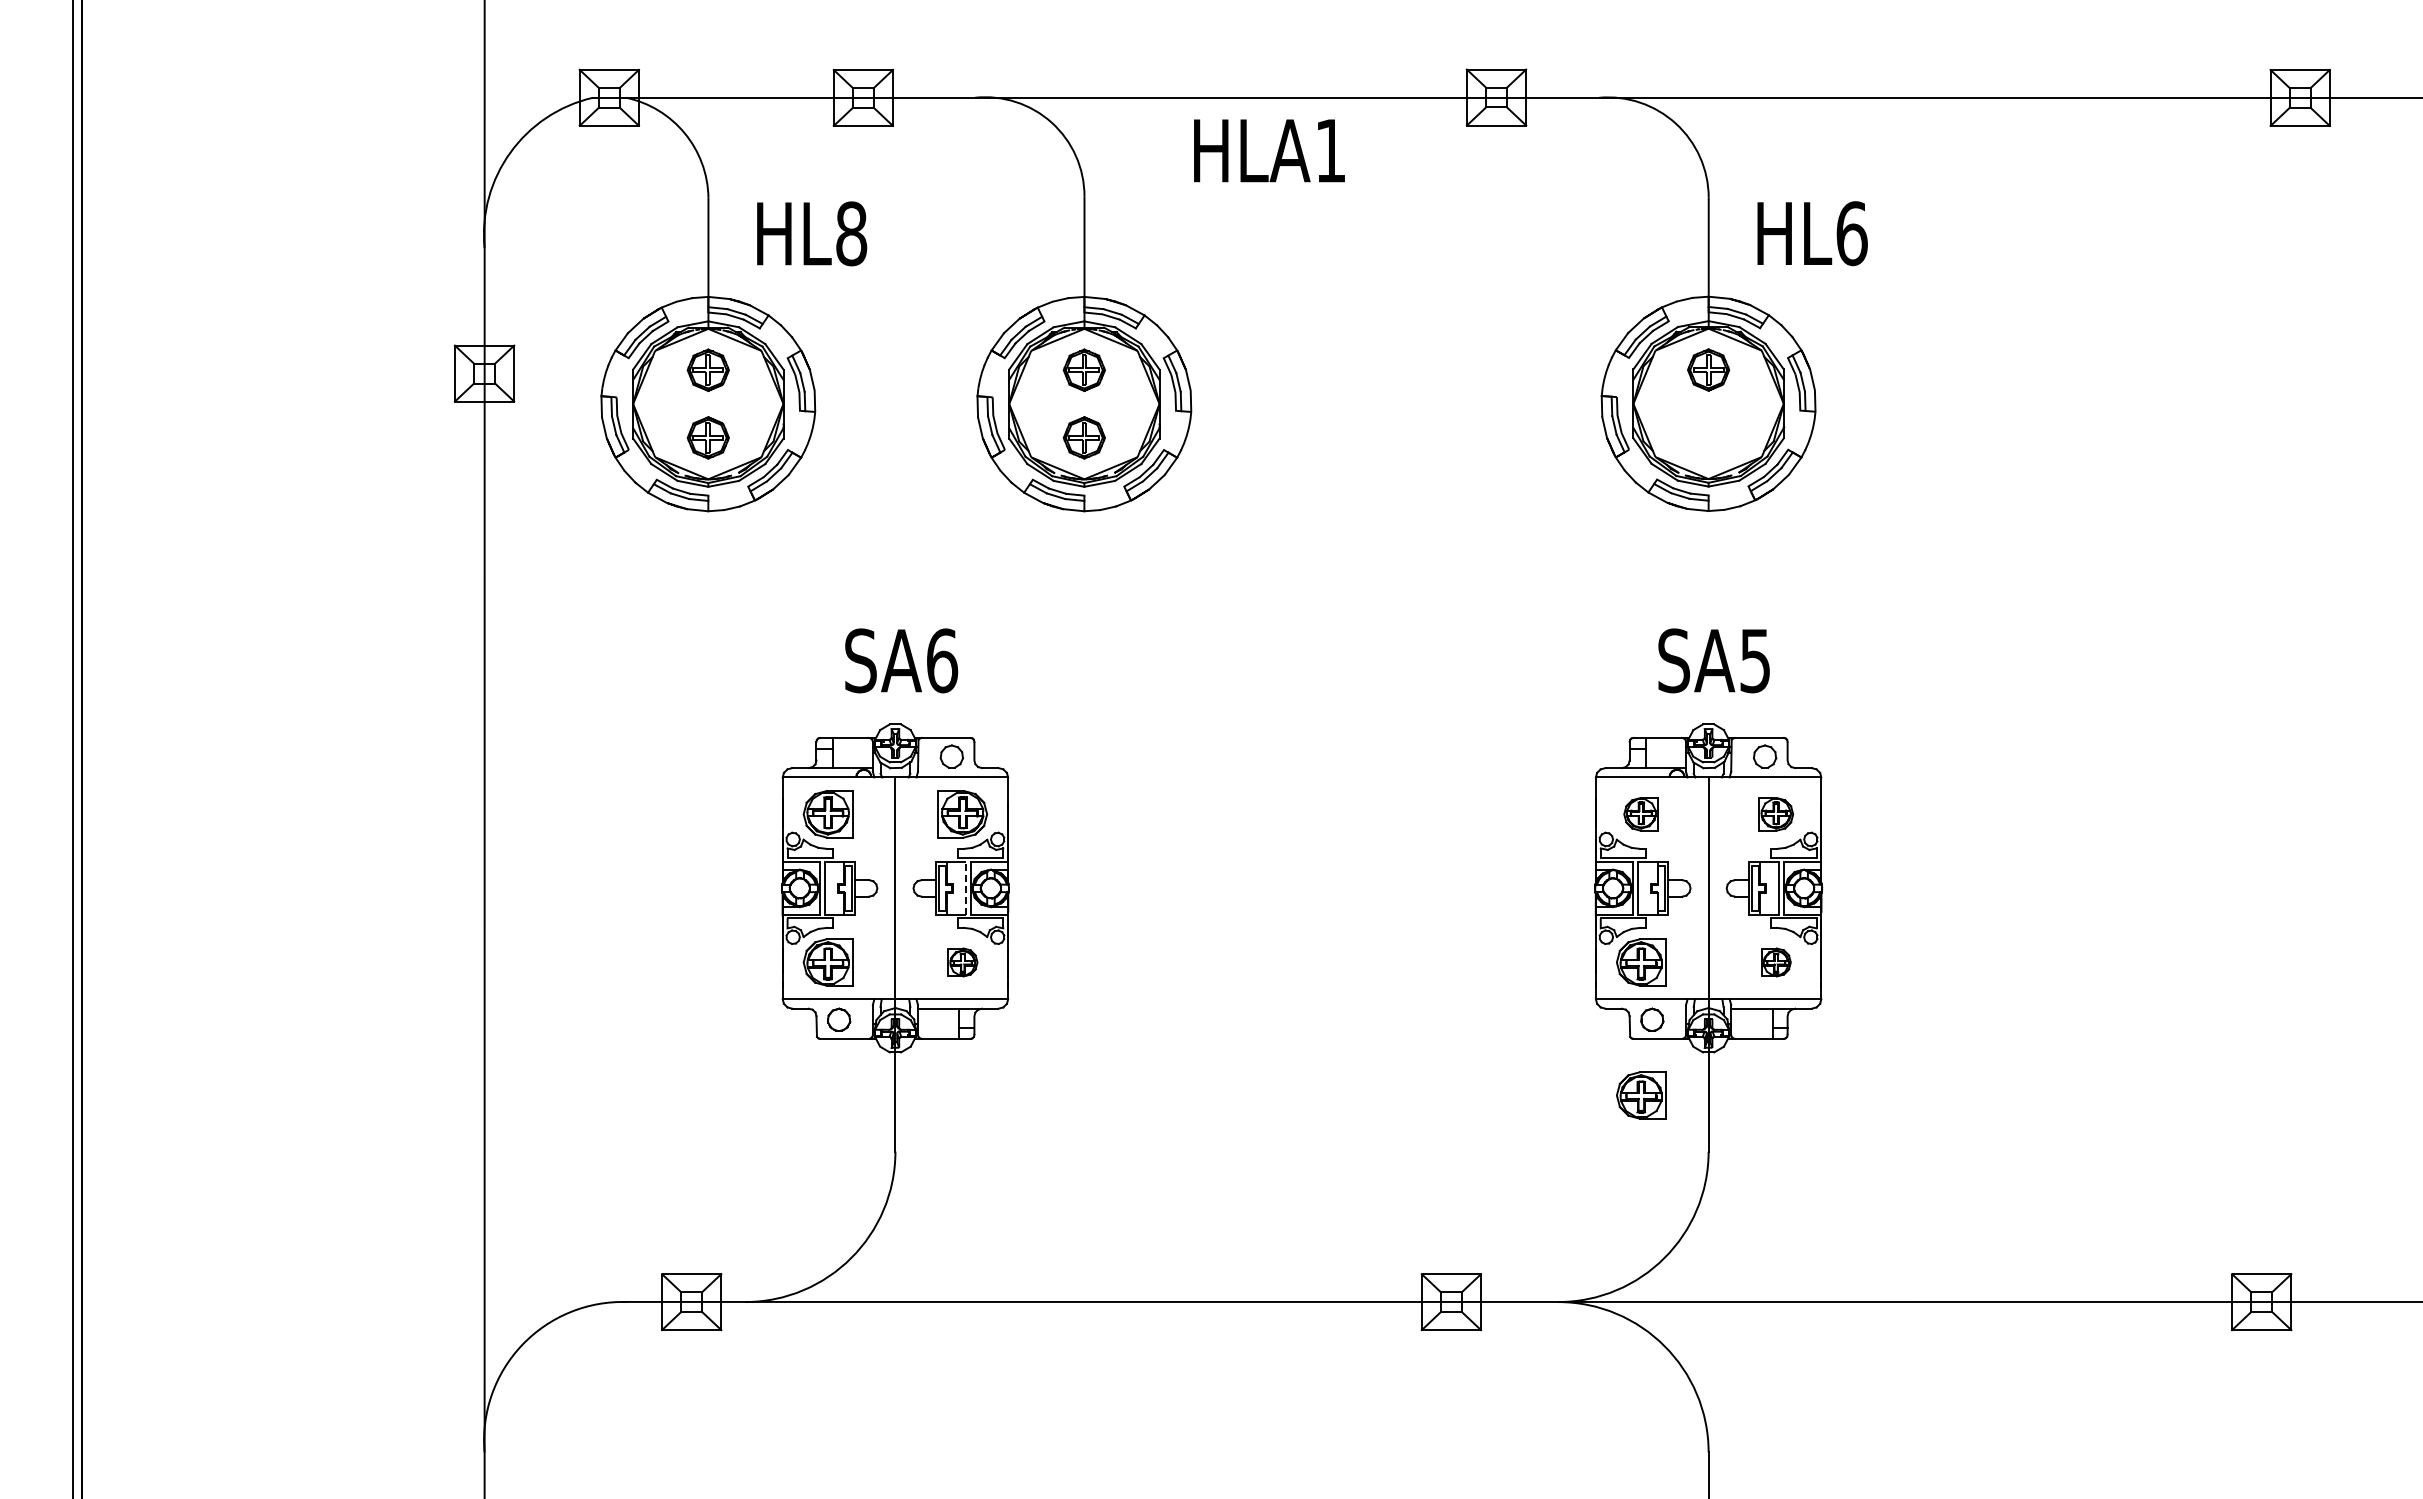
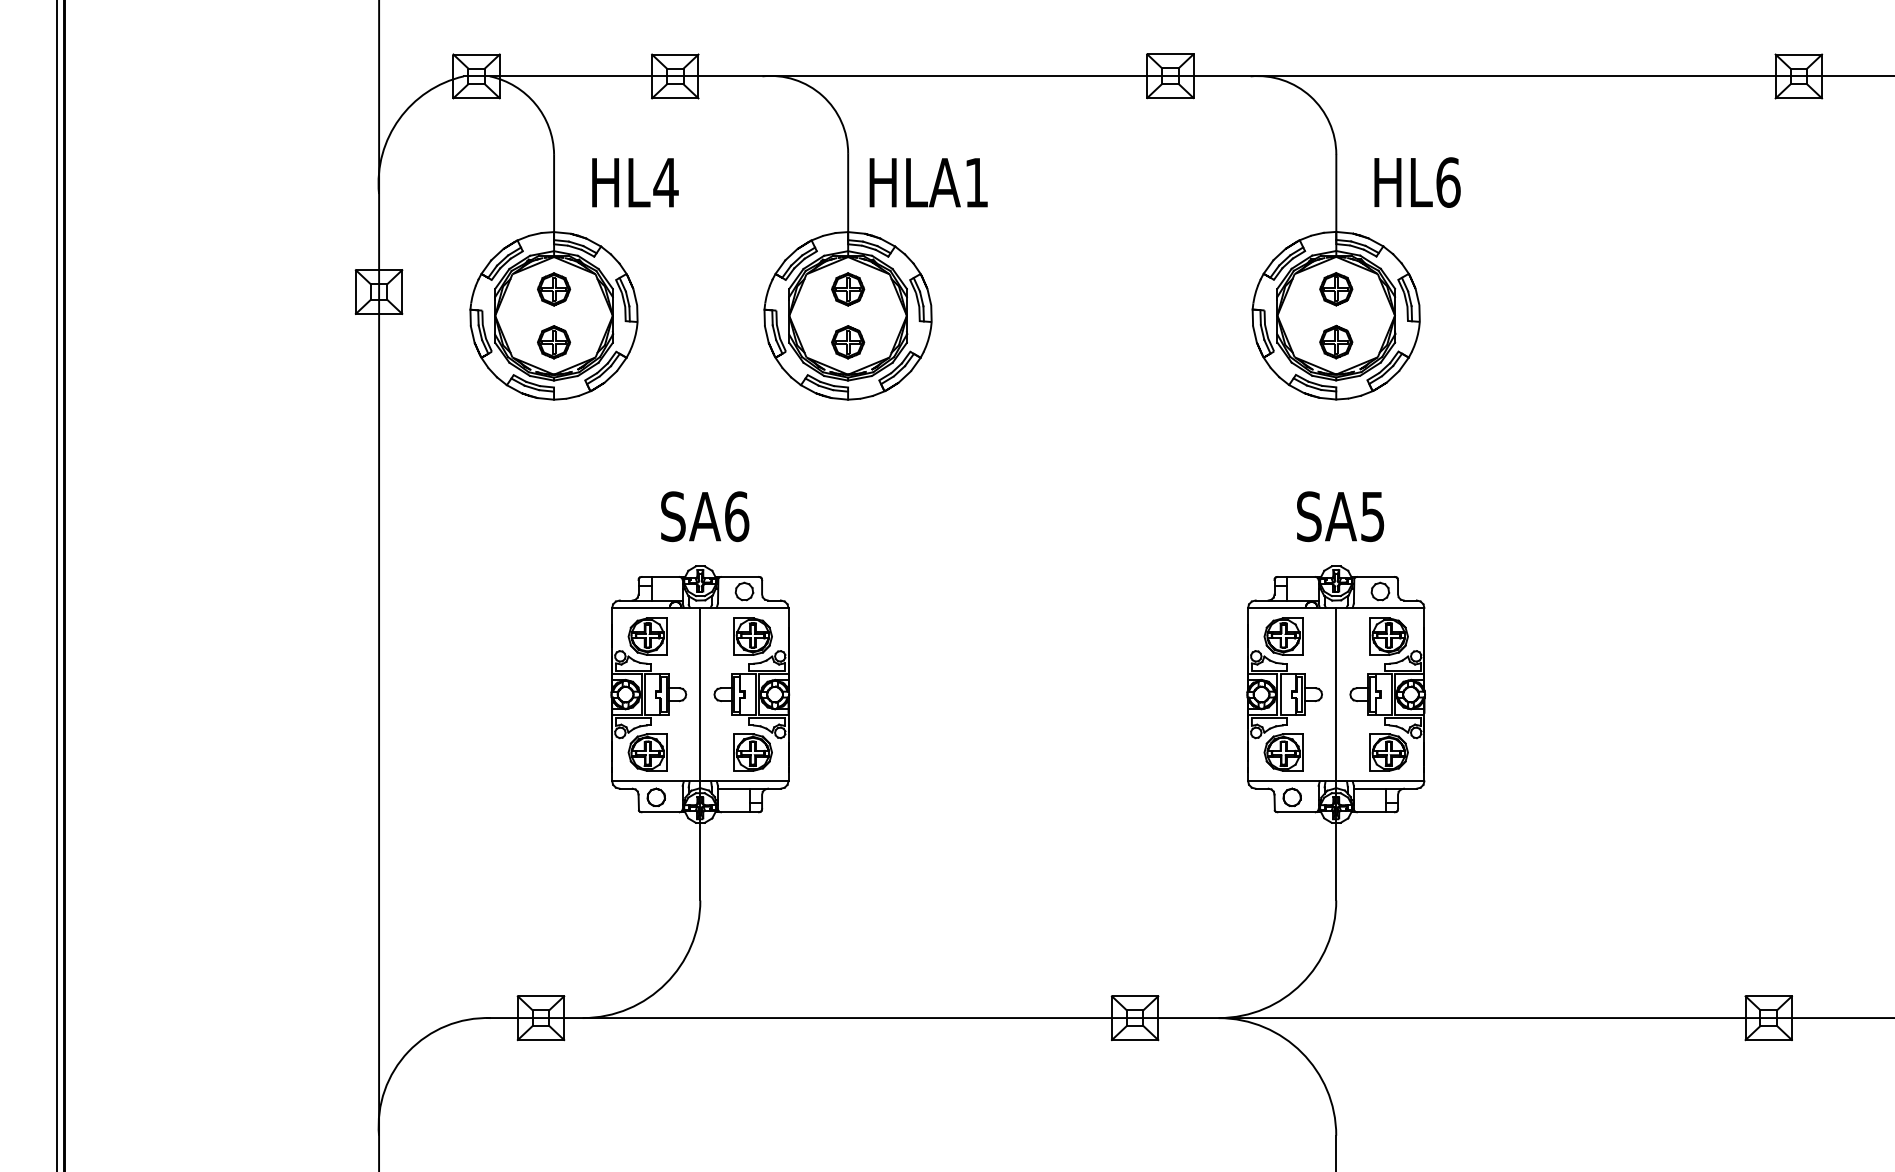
text: (1269, 150) -> (928, 182), moved
text: (851, 233) -> (665, 182), HL8 -> HL4
part: (1708, 437) -> (1336, 342), added
part: (1641, 814) -> (1283, 636), size x1.43
part: (1776, 814) -> (1389, 636), size x1.43
line: (966, 887) -> (755, 693), dashed -> solid
part: (962, 962) -> (752, 752), size x1.67
part: (1776, 962) -> (1389, 752), size x1.67
part: (1641, 1095) -> (1283, 856), removed

